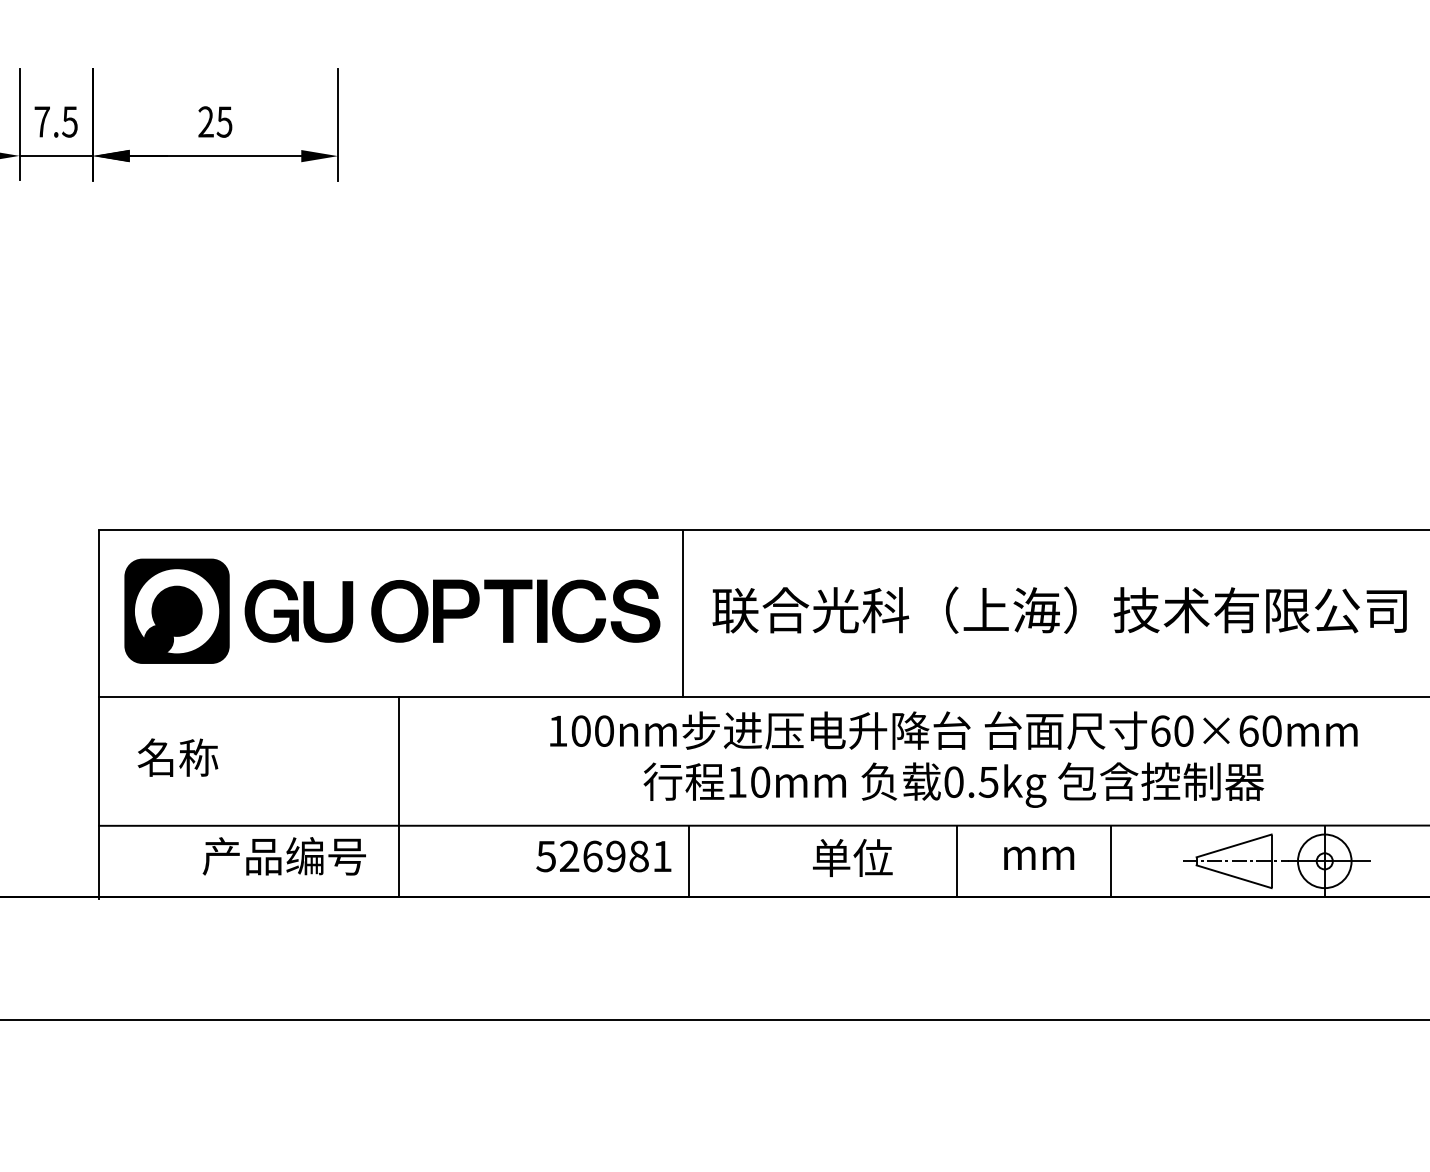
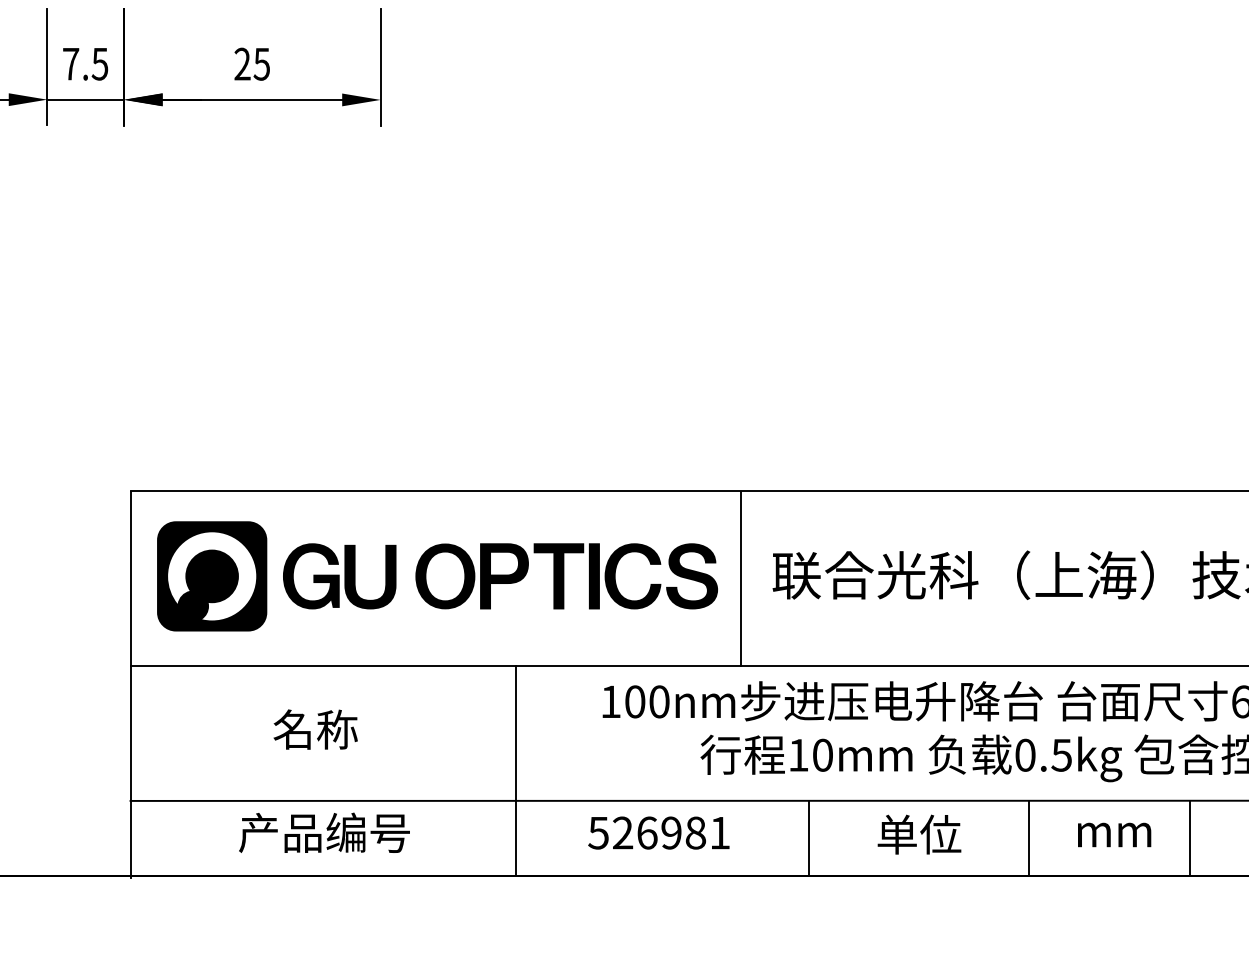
text: (177, 757) -> (315, 729), moved
line: (399, 797) -> (516, 771), moved
line: (688, 861) -> (809, 838), moved

